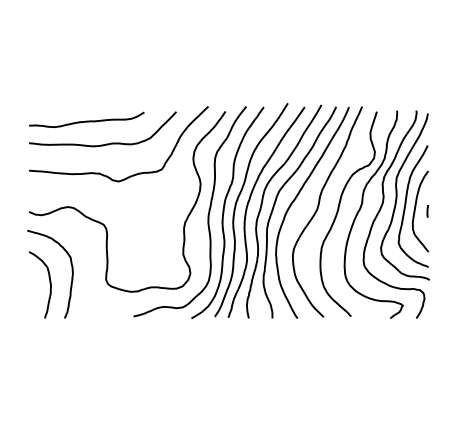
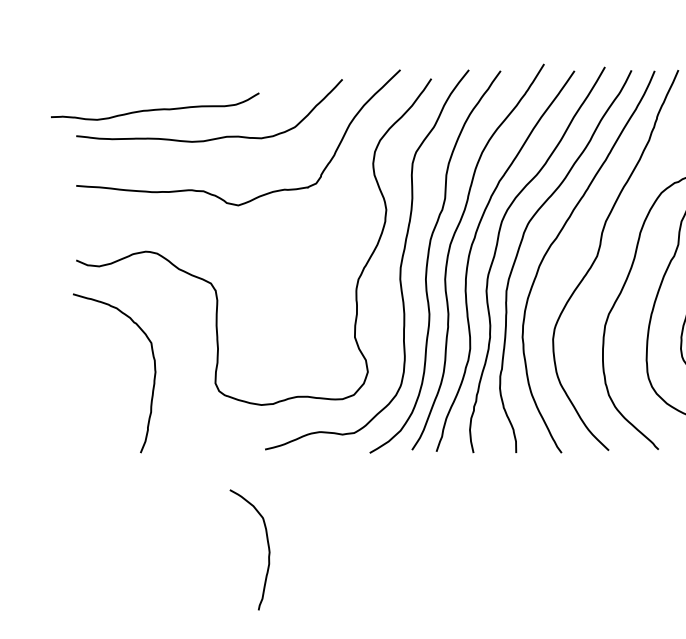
curve: (86, 120) -> (154, 107), moved
curve: (49, 283) -> (266, 547), moved

